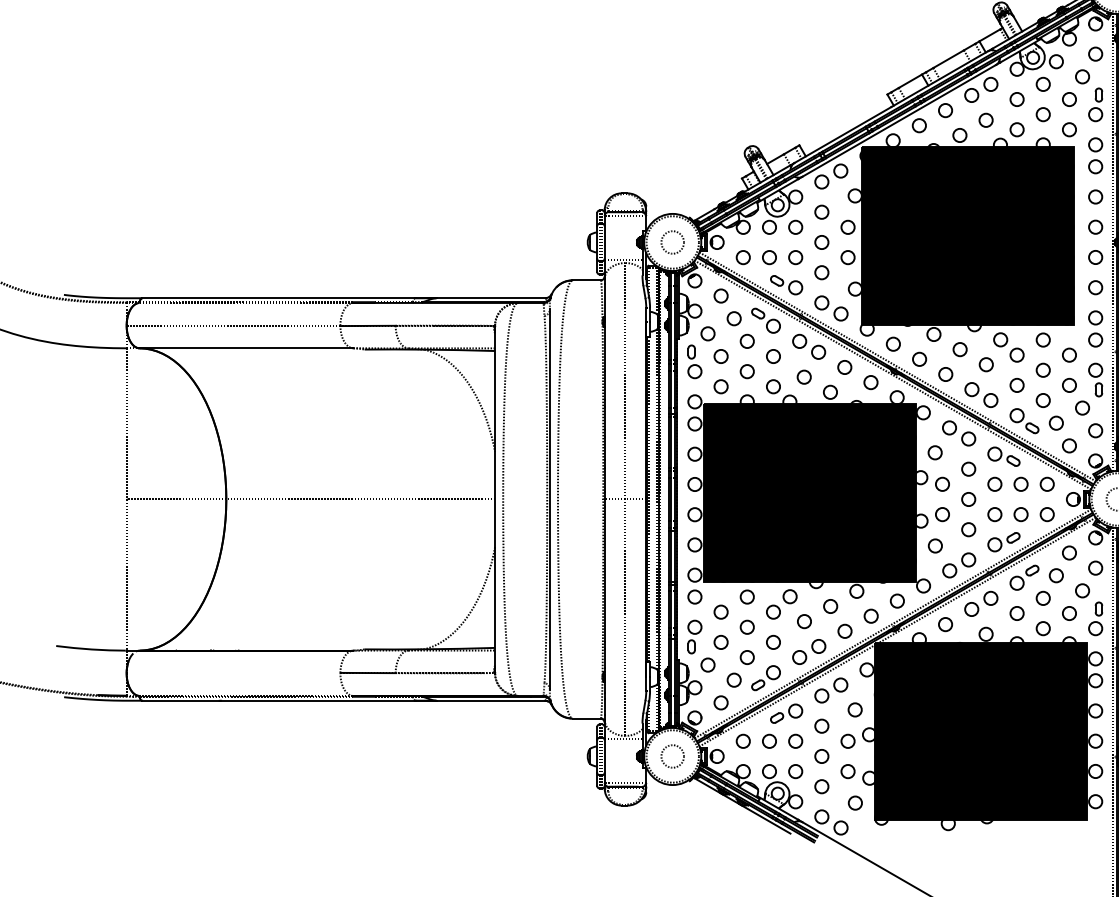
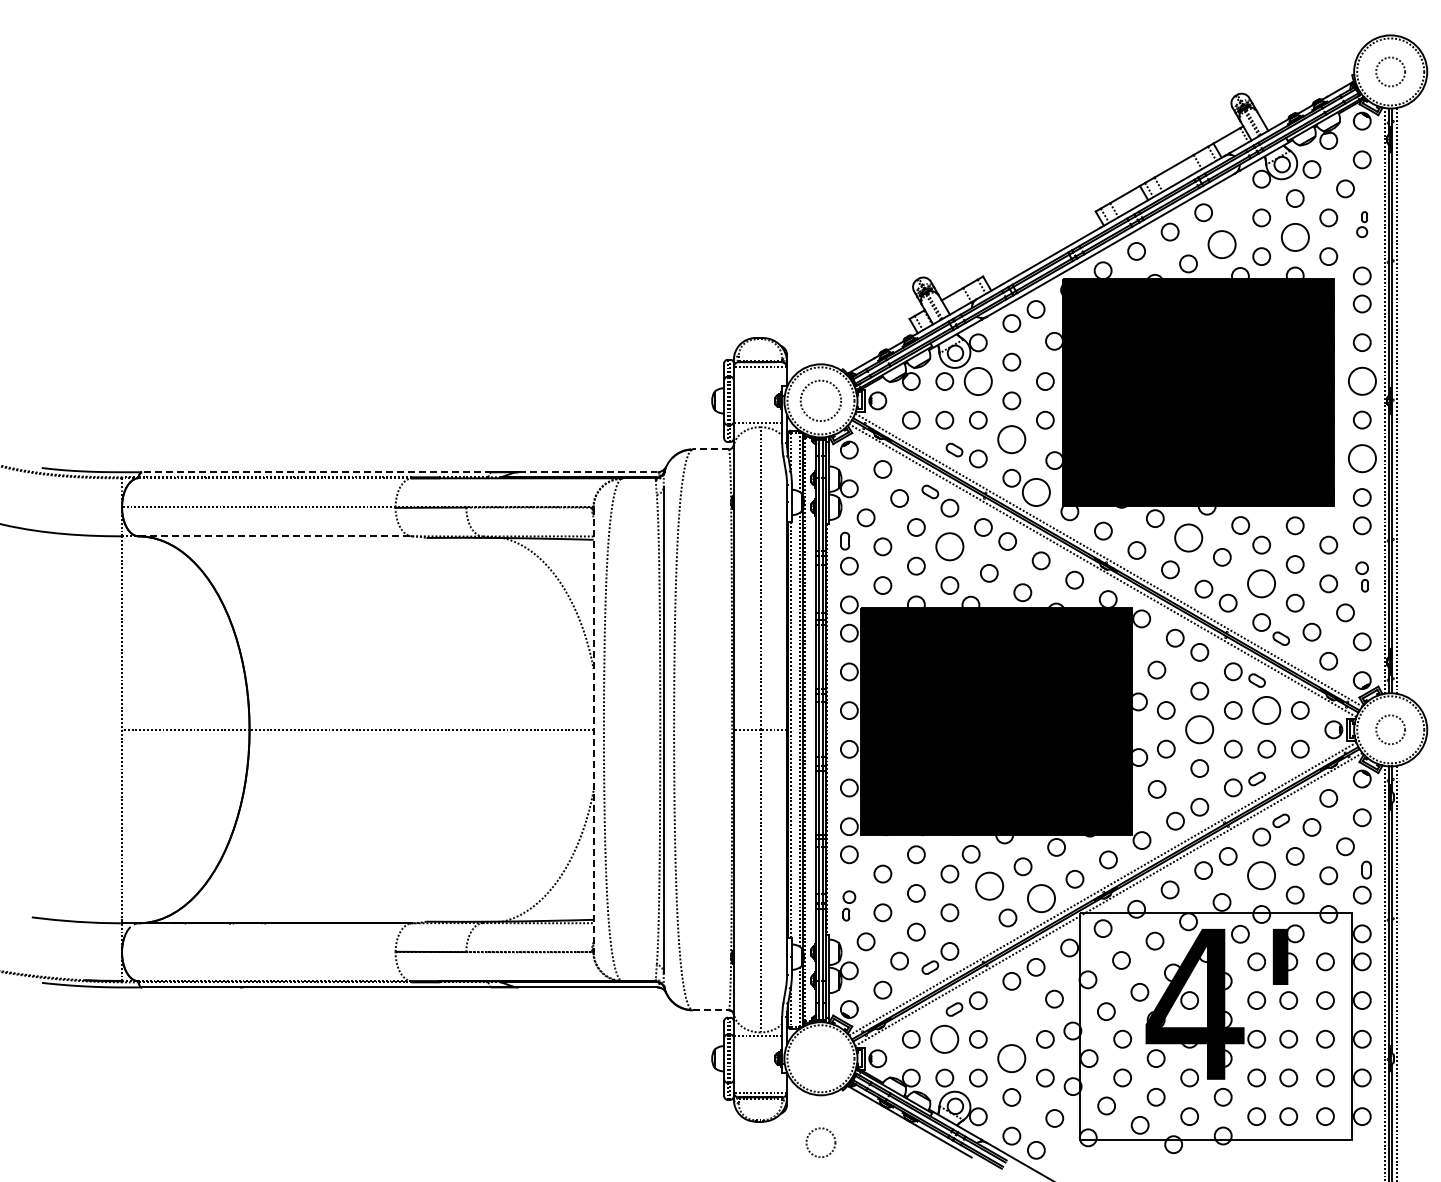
circle: (990, 84) -> (1227, 198), removed
part: (1095, 104) -> (1361, 224), size x0.6
circle: (1042, 114) -> (1294, 236), size x1.6
circle: (985, 120) -> (1221, 244), size x1.6
circle: (795, 227) -> (977, 381), size x1.6
circle: (1095, 227) -> (1361, 381), size x1.6
circle: (672, 242) -> (820, 400), size x1.4
circle: (821, 272) -> (1011, 439), size x1.6
line: (586, 280) -> (710, 449), solid -> dashed
circle: (1095, 287) -> (1361, 458), size x1.6
line: (278, 298) -> (316, 472), solid -> dashed
line: (491, 298) -> (588, 472), solid -> dashed
circle: (840, 314) -> (1035, 492), size x1.6
line: (246, 348) -> (275, 536), solid -> dashed
circle: (959, 349) -> (1188, 537), size x1.6
circle: (773, 356) -> (949, 546), size x1.6
part: (1095, 379) -> (1361, 576), size x0.7
circle: (1016, 385) -> (1261, 583), size x1.6
circle: (1020, 484) -> (1266, 710), size x1.6
circle: (968, 499) -> (1199, 729), size x1.6
line: (495, 500) -> (593, 730), solid -> dashed
circle: (1016, 613) -> (1261, 875), size x1.6
circle: (804, 621) -> (989, 885), size x1.6
circle: (845, 631) -> (1041, 898), size x1.6
part: (695, 636) -> (849, 905), size x0.7
circle: (799, 657) -> (983, 931), removed
line: (587, 718) -> (711, 1010), solid -> dashed
circle: (821, 725) -> (1011, 1019), removed
fill: (980, 731) -> (1215, 1026), removed
circle: (769, 741) -> (944, 1039), size x1.6
circle: (672, 756) -> (820, 1142), moved
circle: (821, 756) -> (1011, 1058), size x1.6

